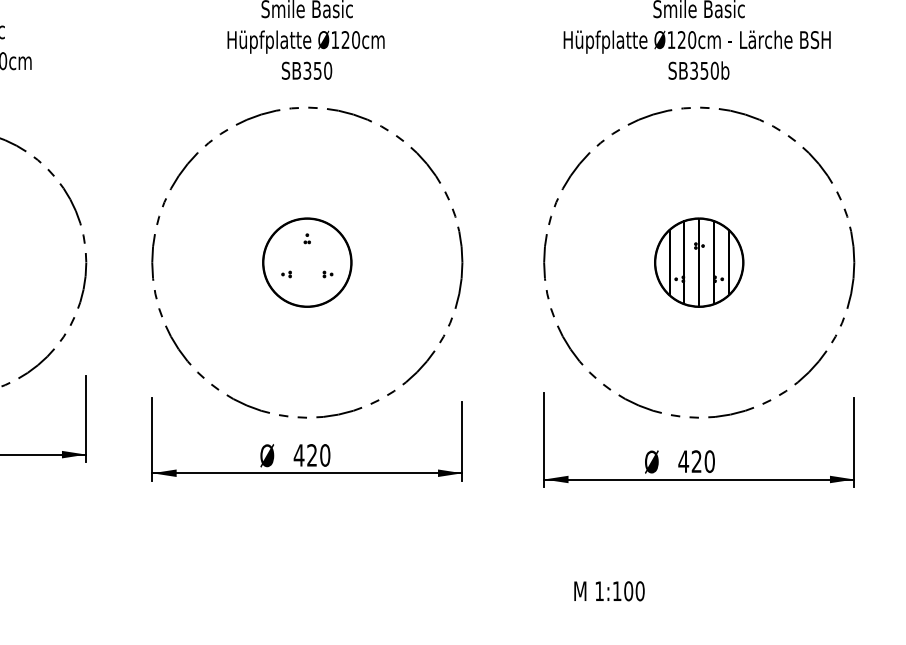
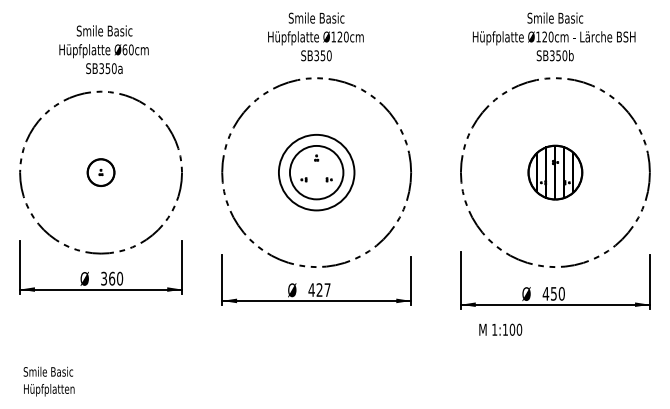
circle: (307, 262) -> (316, 172), size x1.4
text: (325, 454) -> (327, 289), 420 -> 427
text: (696, 461) -> (553, 293), 420 -> 450
text: (609, 590) -> (500, 329), moved

